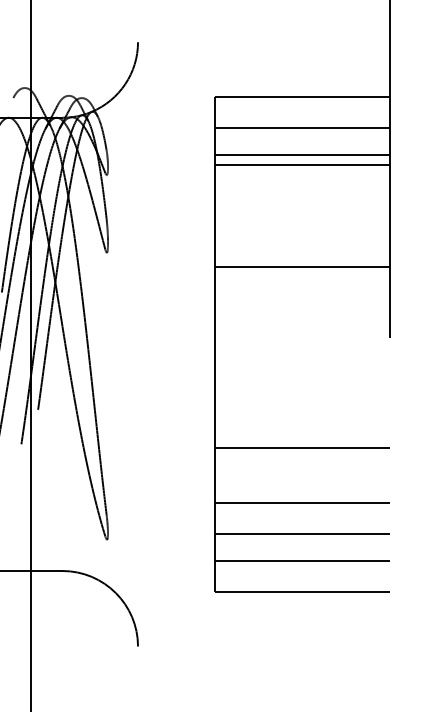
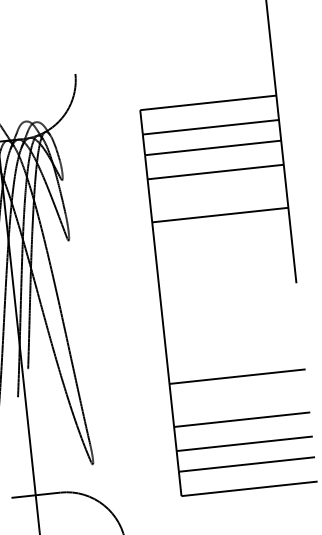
line: (302, 164) -> (215, 171), moved
line: (302, 266) -> (220, 214), moved

